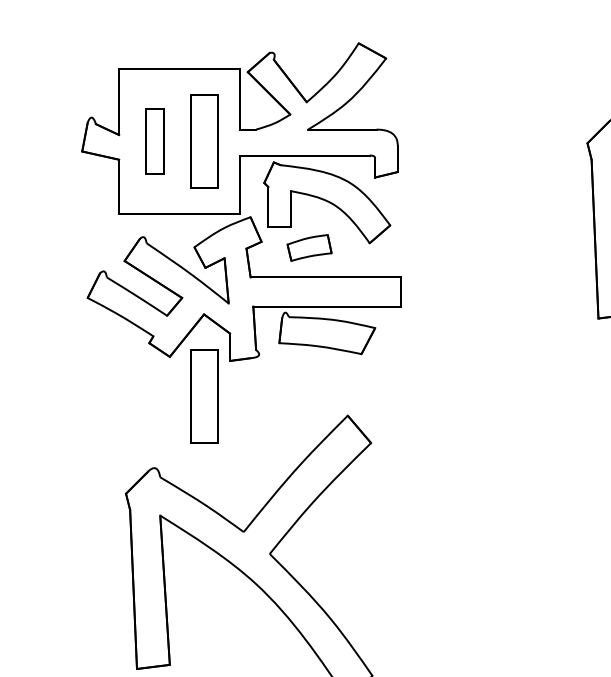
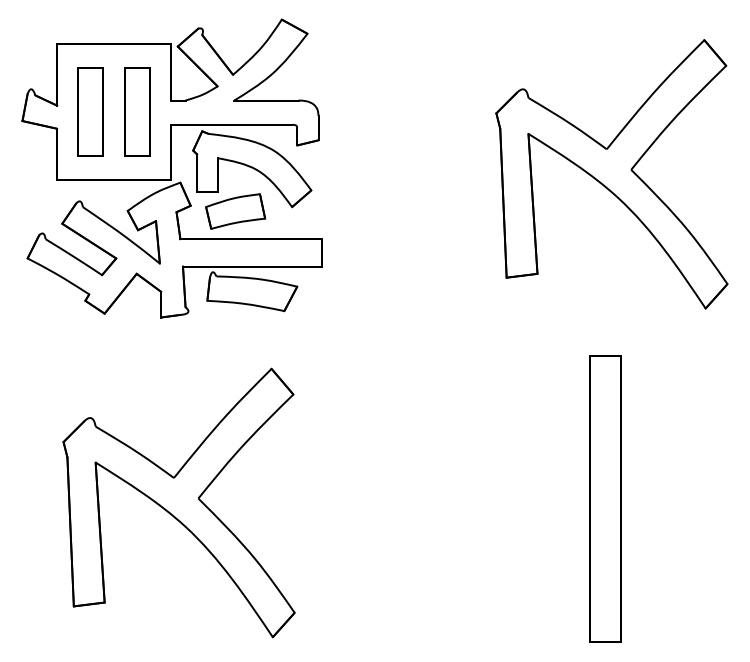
part: (154, 141) -> (90, 111), size x1.43
part: (309, 247) -> (235, 211), size x1.43
part: (204, 396) -> (137, 350), removed

